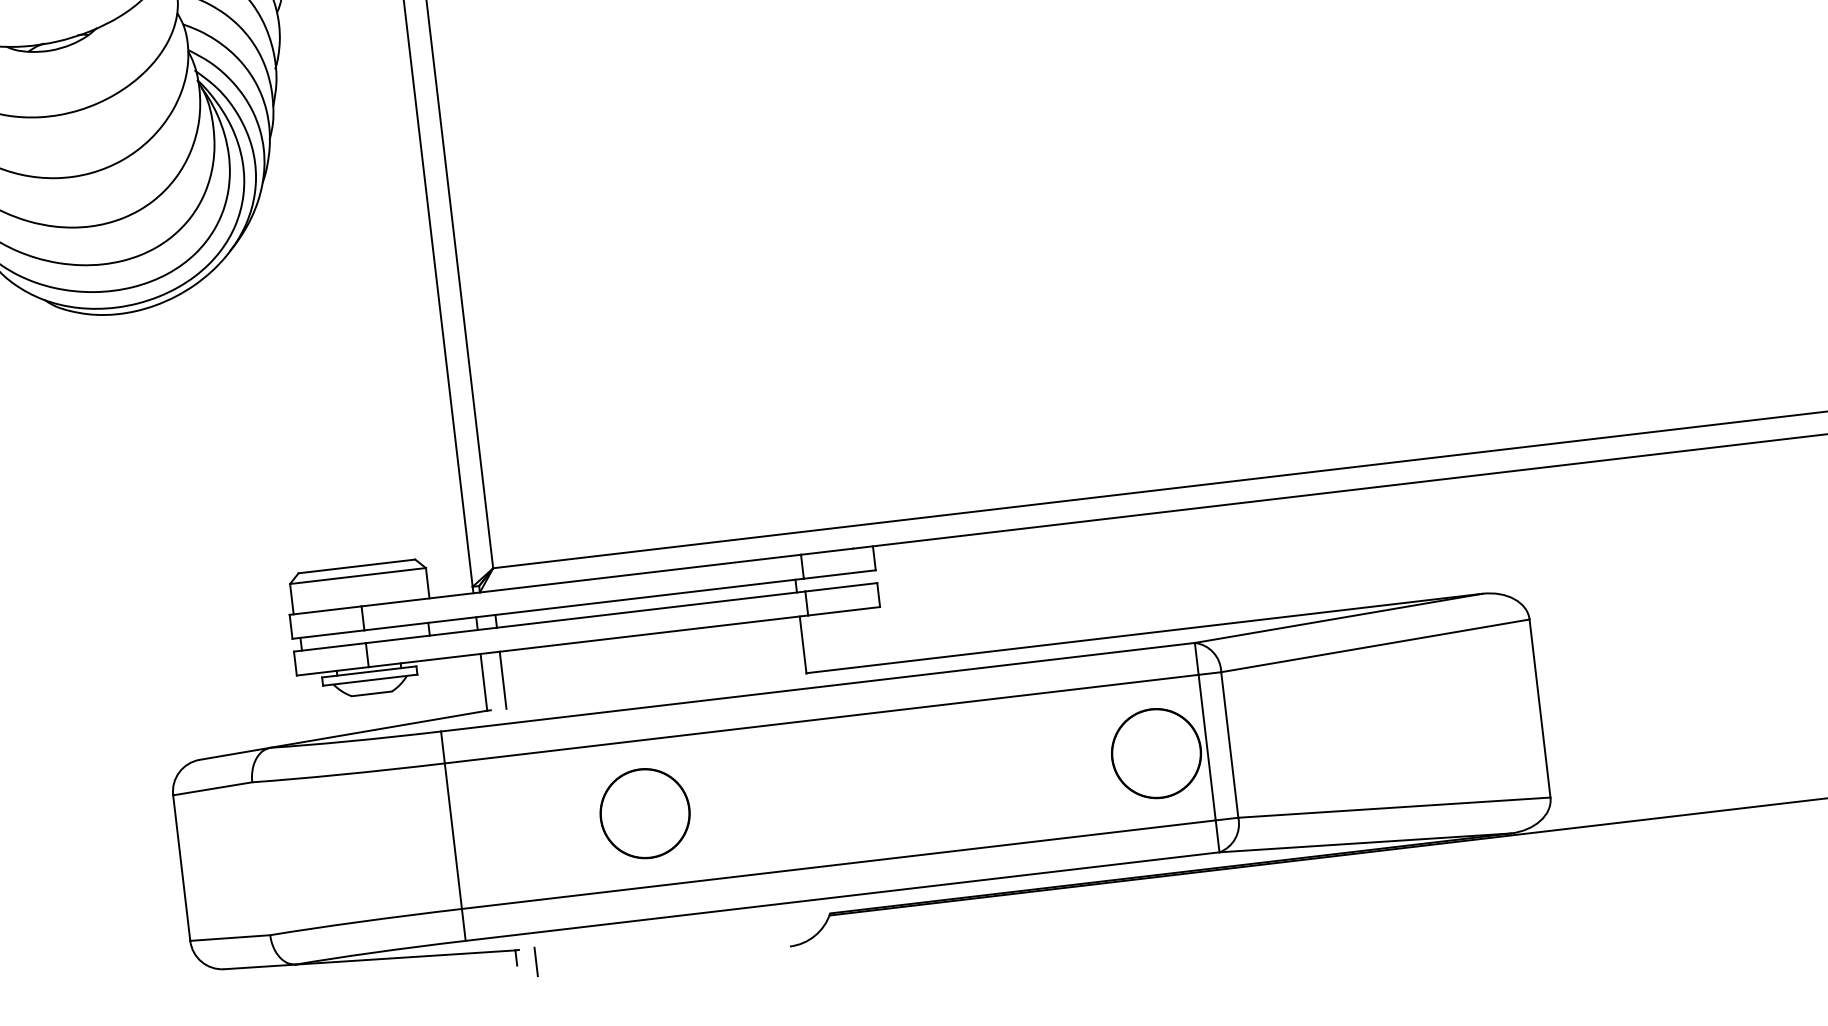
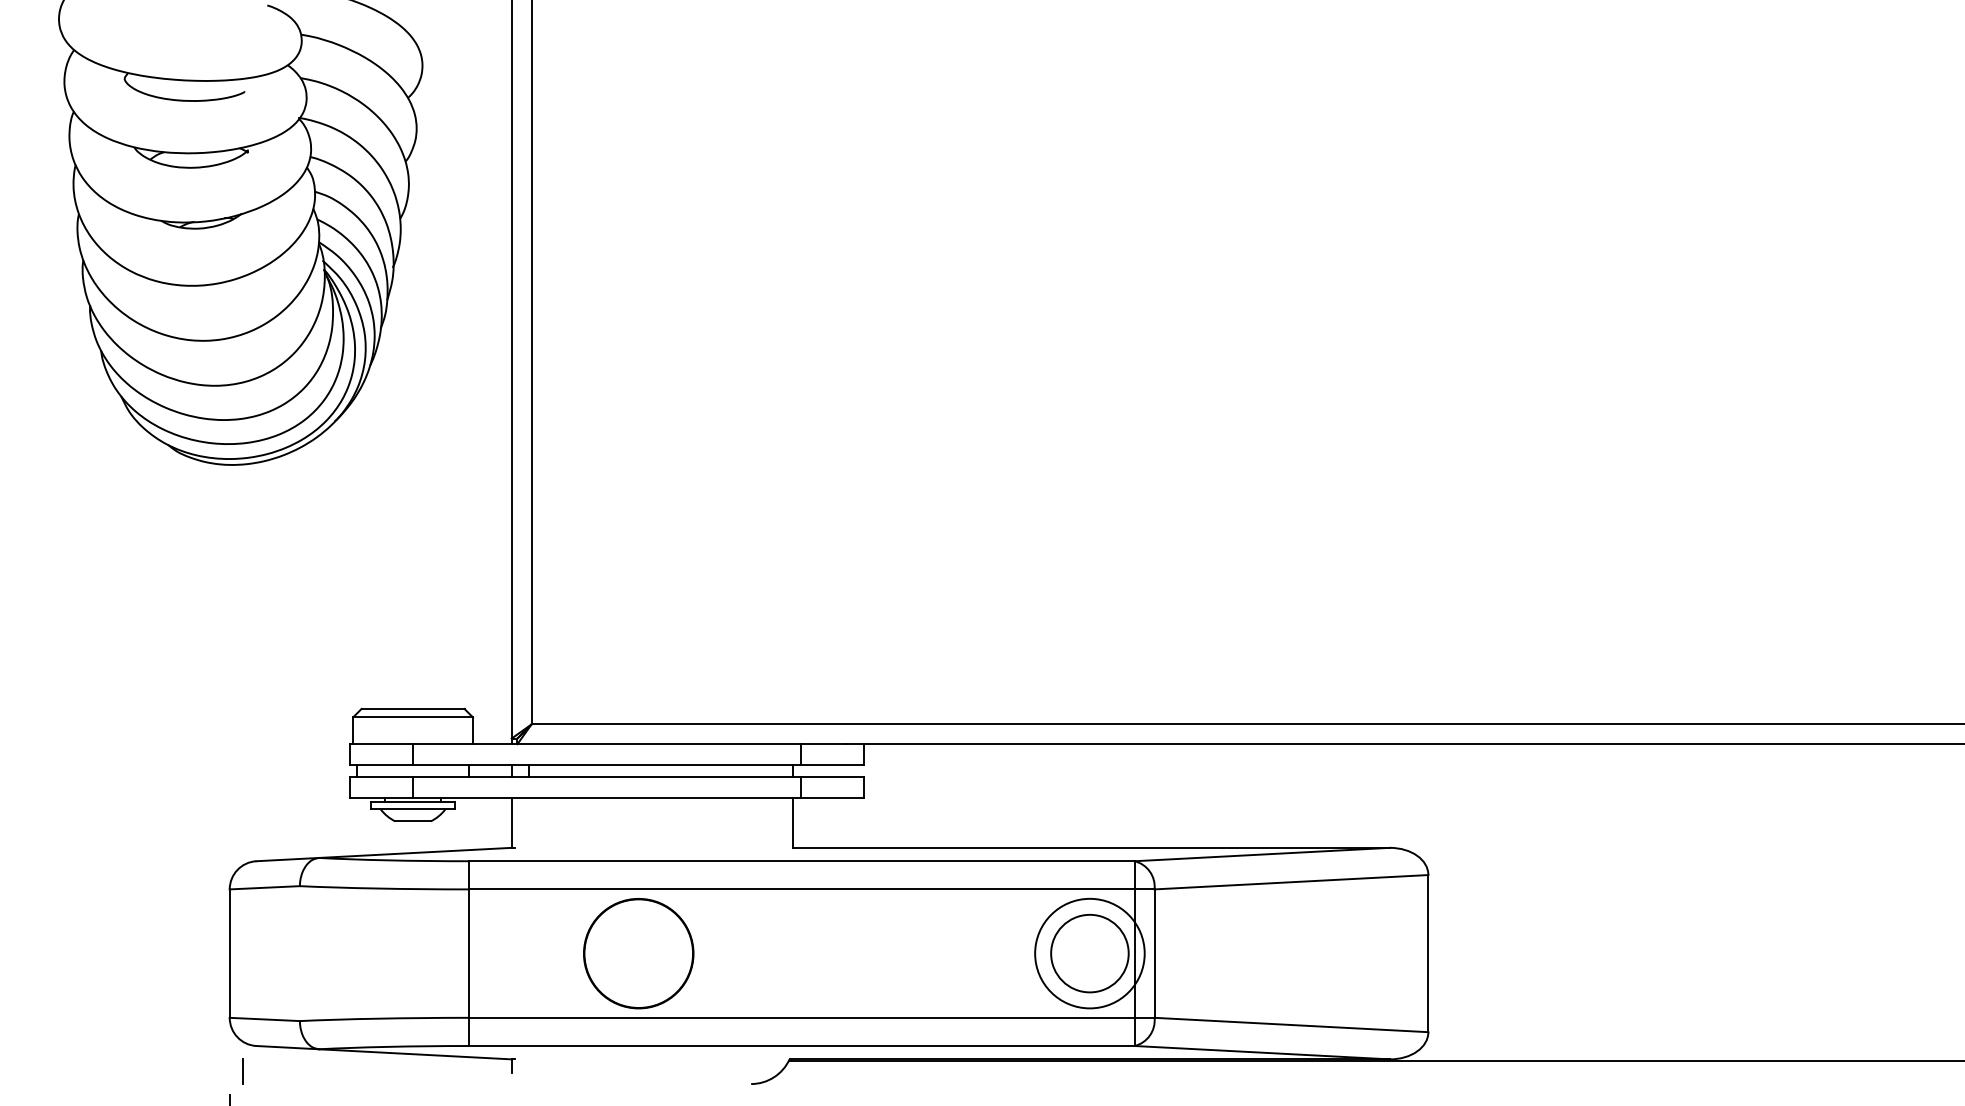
line: (502, 679) -> (528, 822), removed
circle: (1156, 753) -> (1089, 953), size x1.4
circle: (644, 813) -> (638, 953), size x1.4
line: (535, 961) -> (242, 1071), moved

